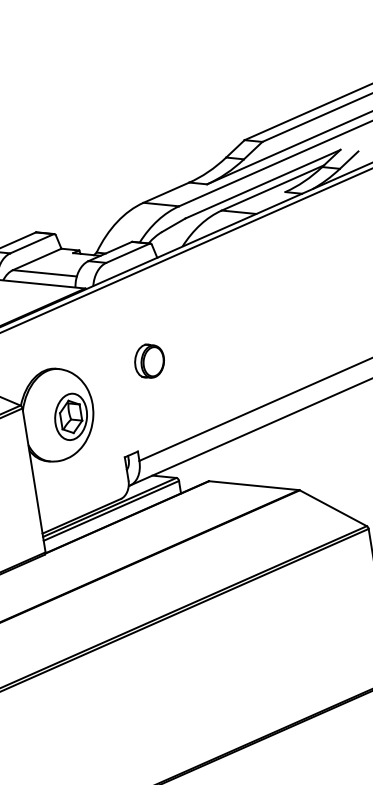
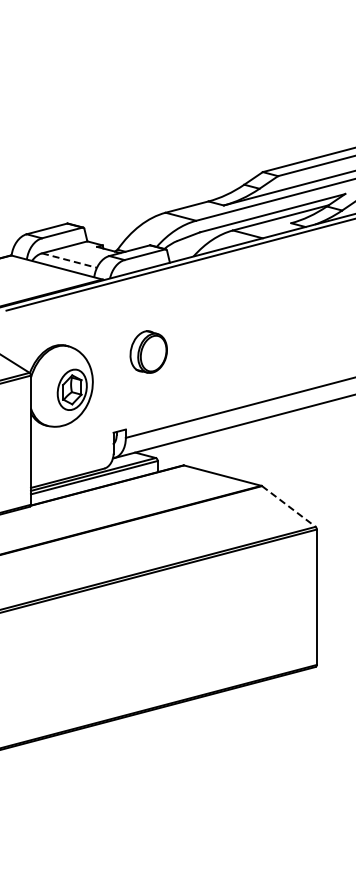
line: (44, 273) -> (69, 260), solid -> dashed
part: (149, 360) -> (148, 351), size x1.4
line: (332, 508) -> (288, 506), solid -> dashed

